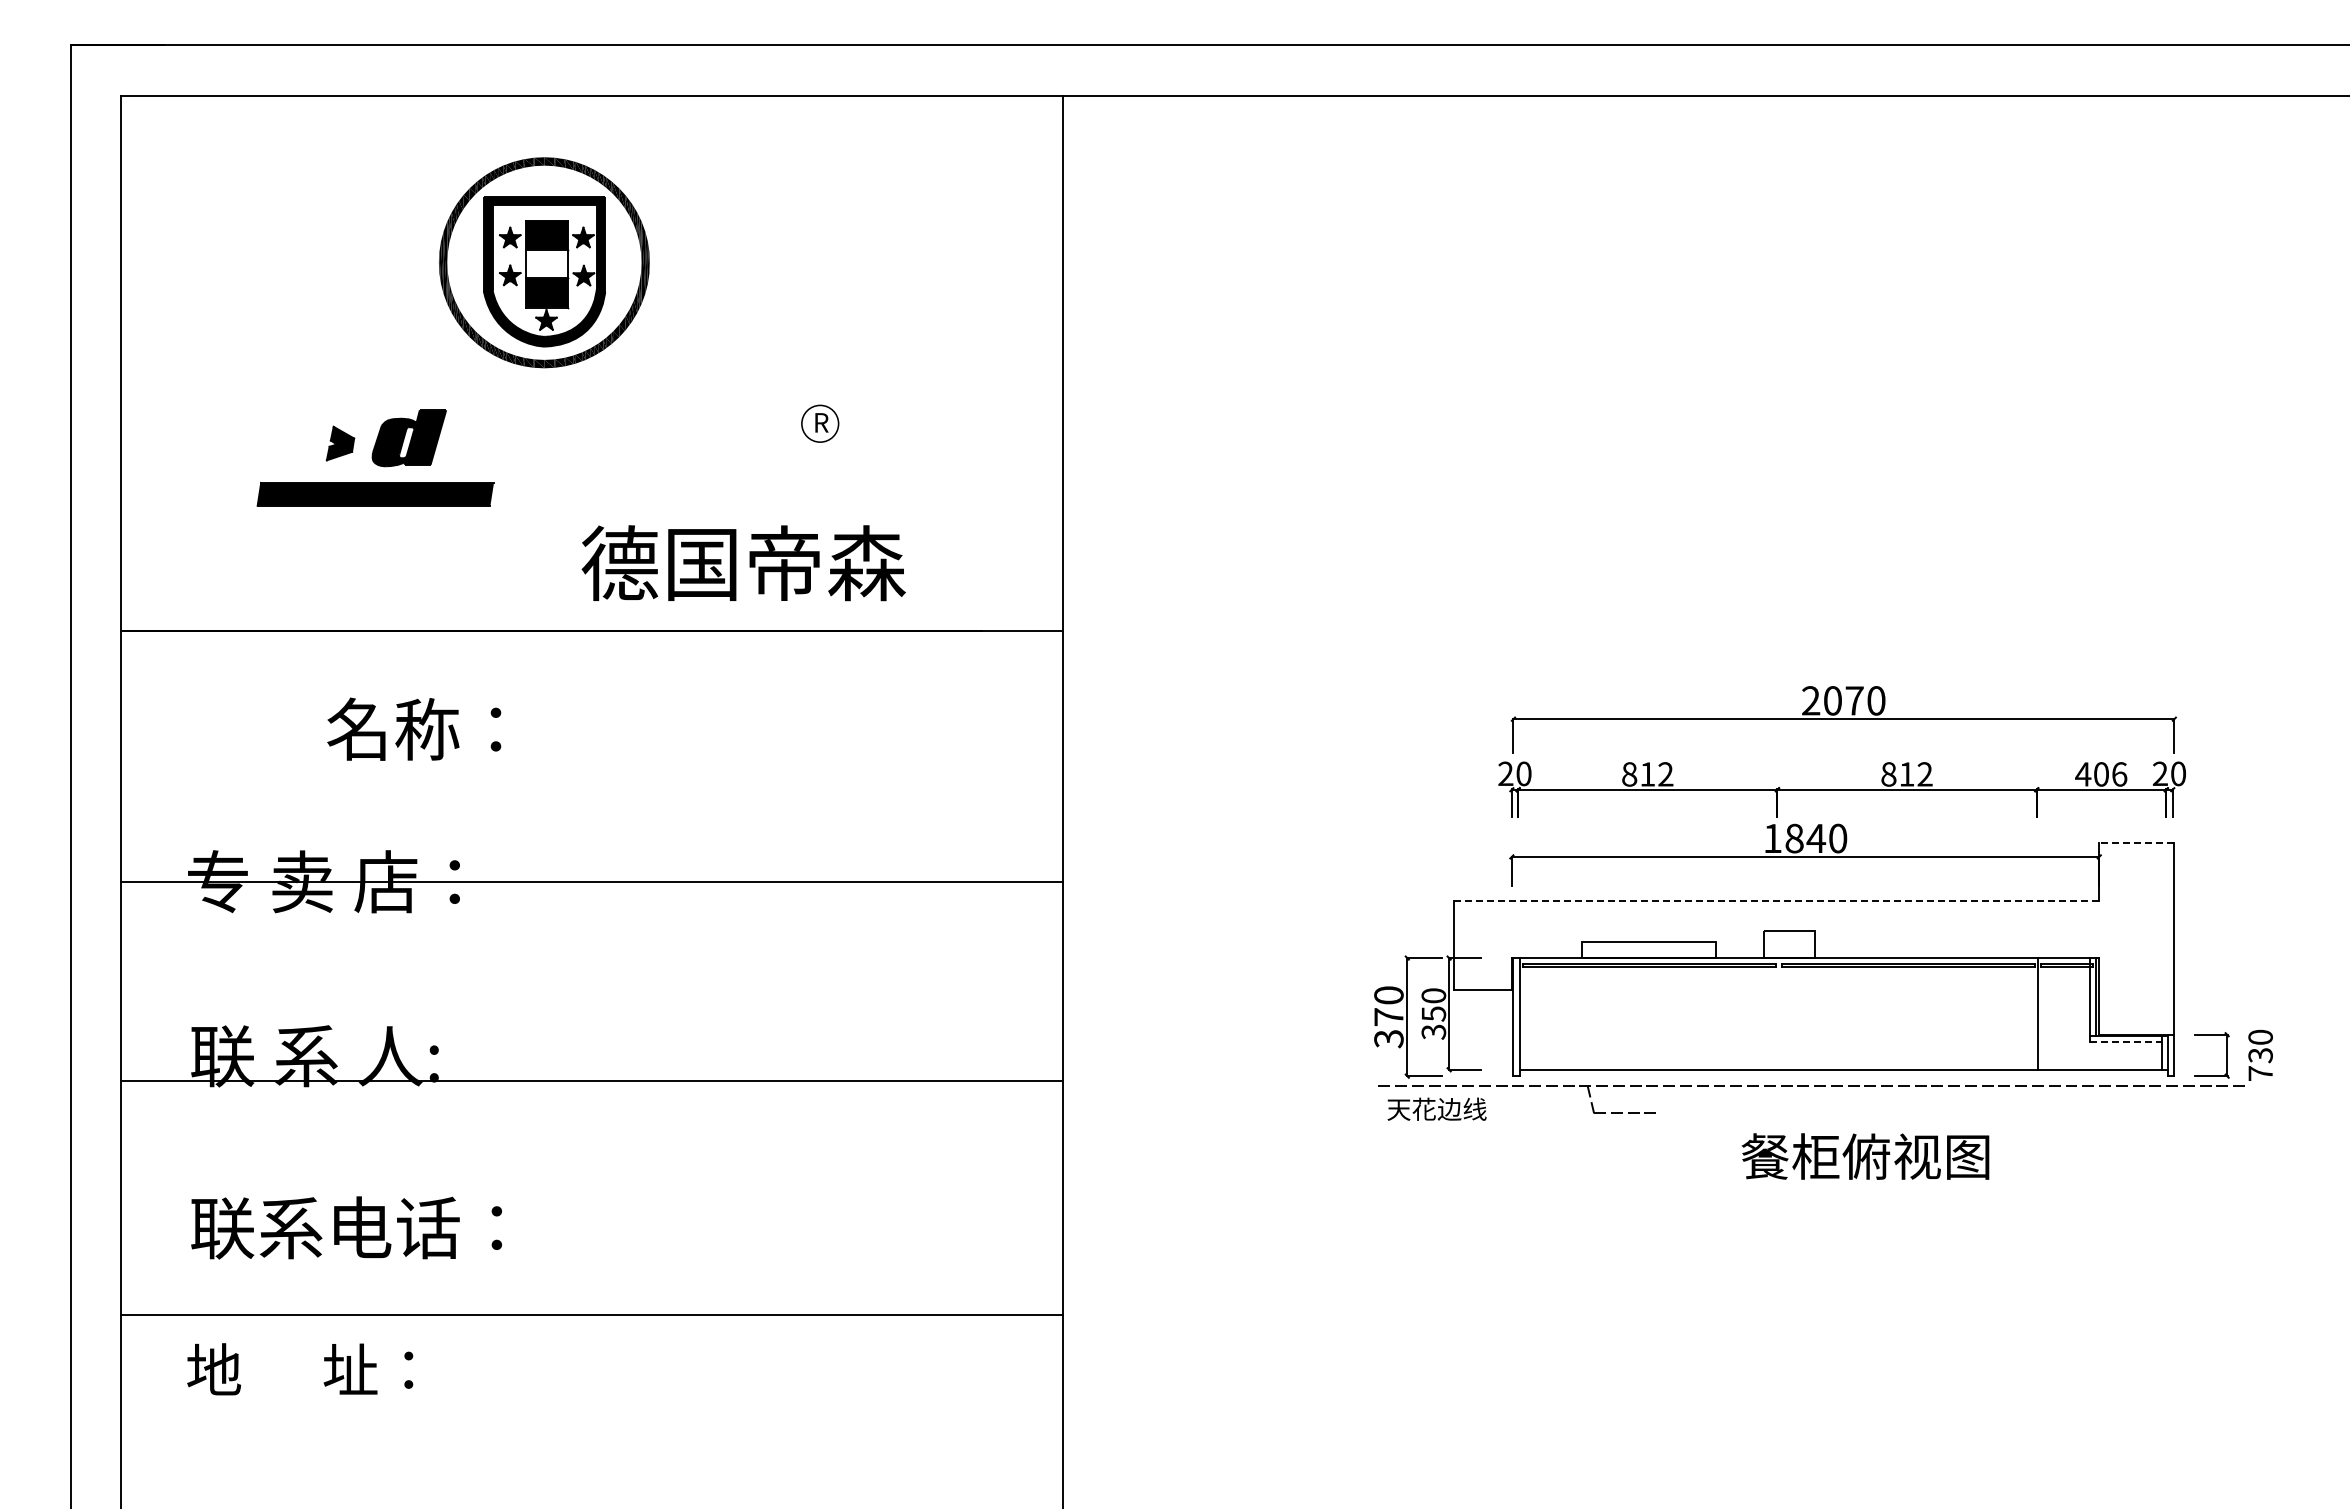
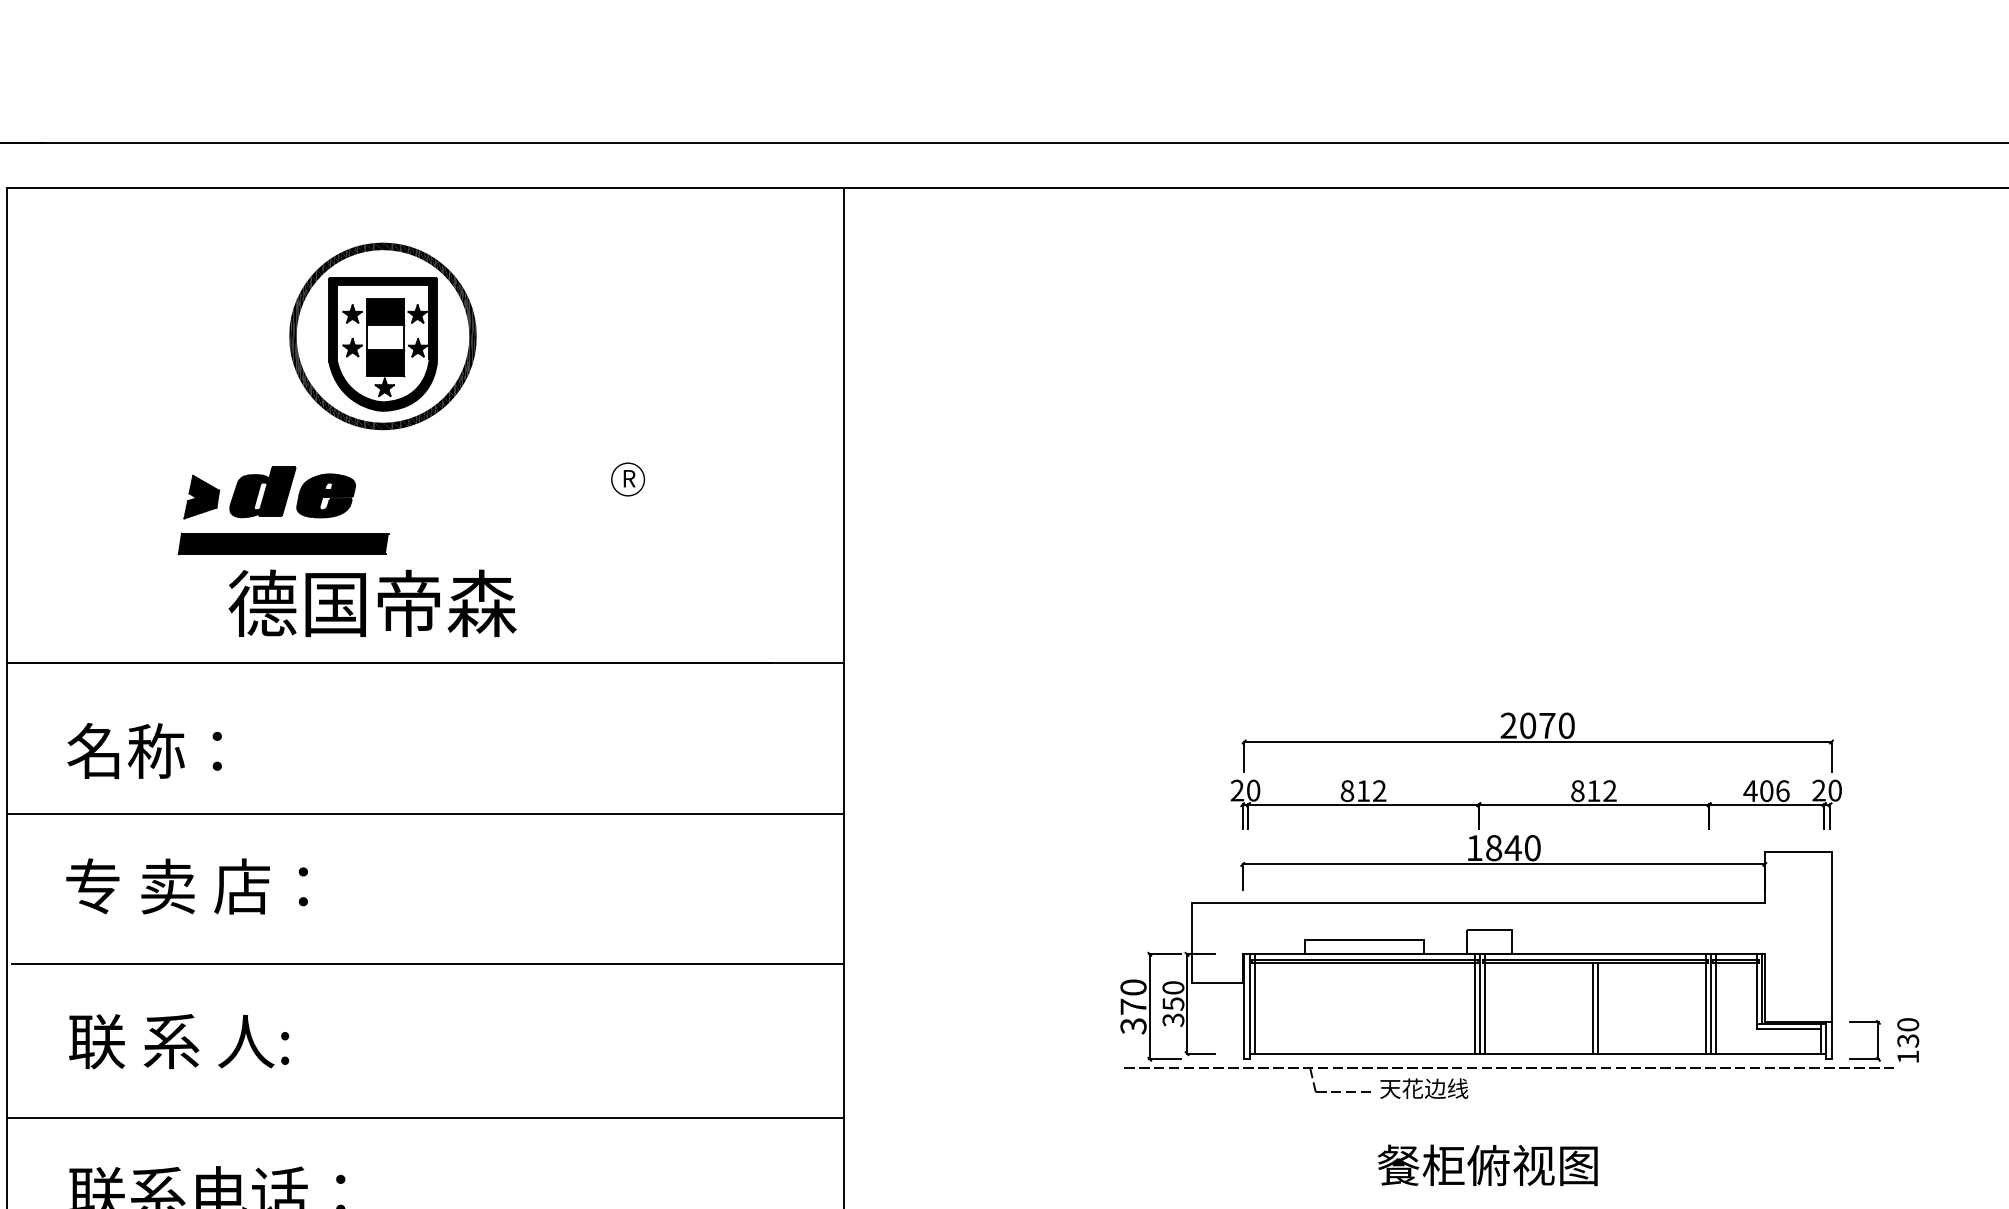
part: (480, 442) -> (326, 496), added
part: (340, 443) -> (201, 497), size x1.43
part: (375, 494) -> (283, 544), moved
text: (743, 563) -> (372, 603), moved
text: (414, 728) -> (144, 750), moved
line: (2136, 843) -> (1797, 852), dashed -> solid
line: (591, 881) -> (424, 813), moved
line: (1777, 900) -> (1478, 903), dashed -> solid
line: (594, 968) -> (427, 963), added
line: (1525, 1013) -> (1254, 1003), added
line: (1773, 1013) -> (1475, 1003), added
line: (1779, 1013) -> (1480, 1003), added
line: (1784, 1013) -> (1485, 1003), added
line: (2032, 1013) -> (1705, 1003), added
line: (2044, 1013) -> (1716, 1003), added
line: (1905, 1018) -> (1592, 1008), added
line: (1911, 1018) -> (1597, 1008), added
line: (2126, 1042) -> (1788, 1029), dashed -> solid
text: (2260, 1073) -> (1908, 1056), 730 -> 130
line: (591, 1081) -> (424, 1118), moved
text: (1436, 1108) -> (1423, 1088), moved
text: (1865, 1156) -> (1487, 1165), moved

